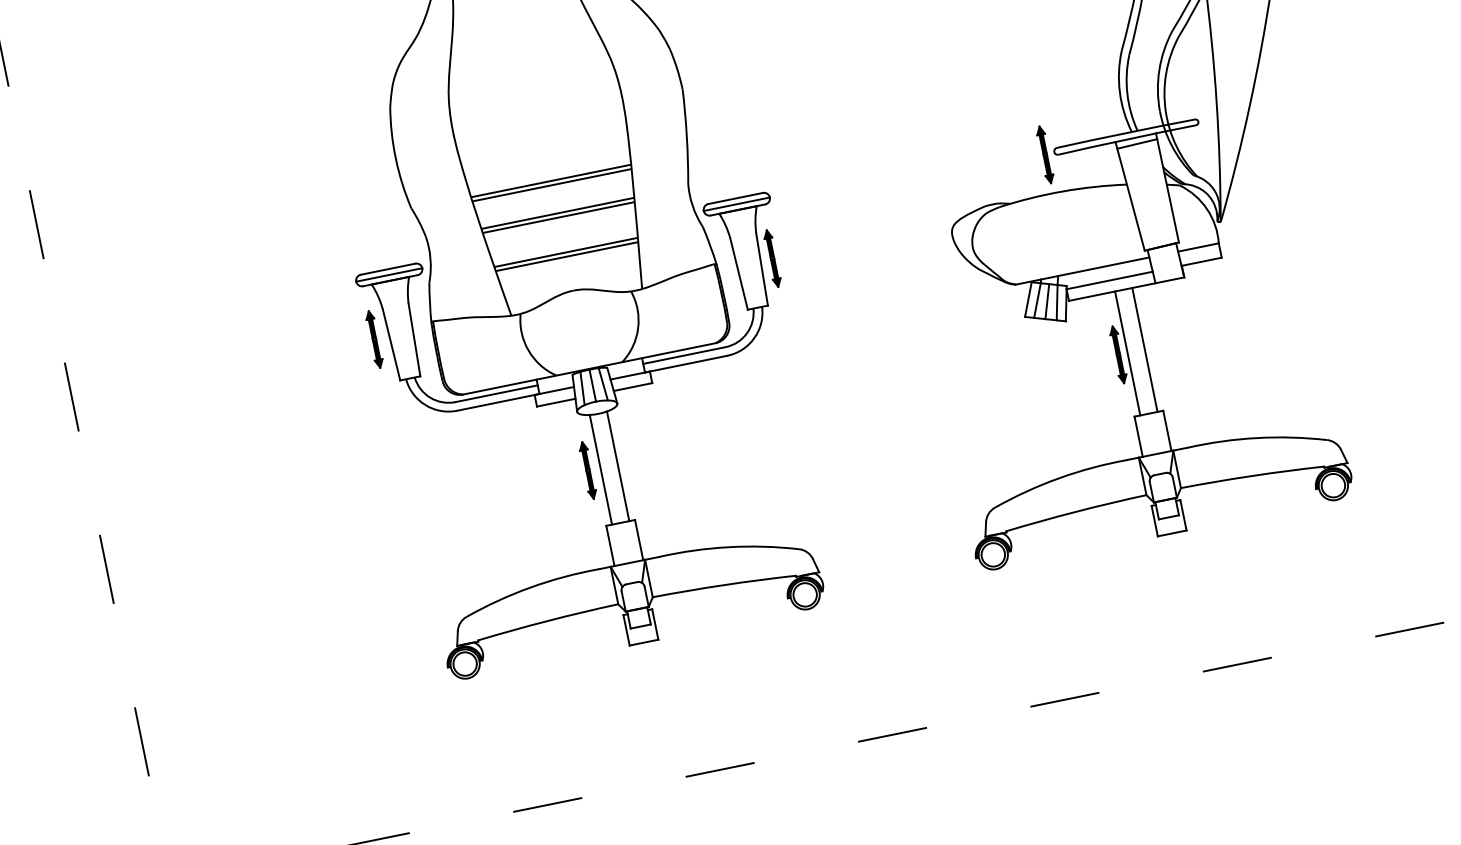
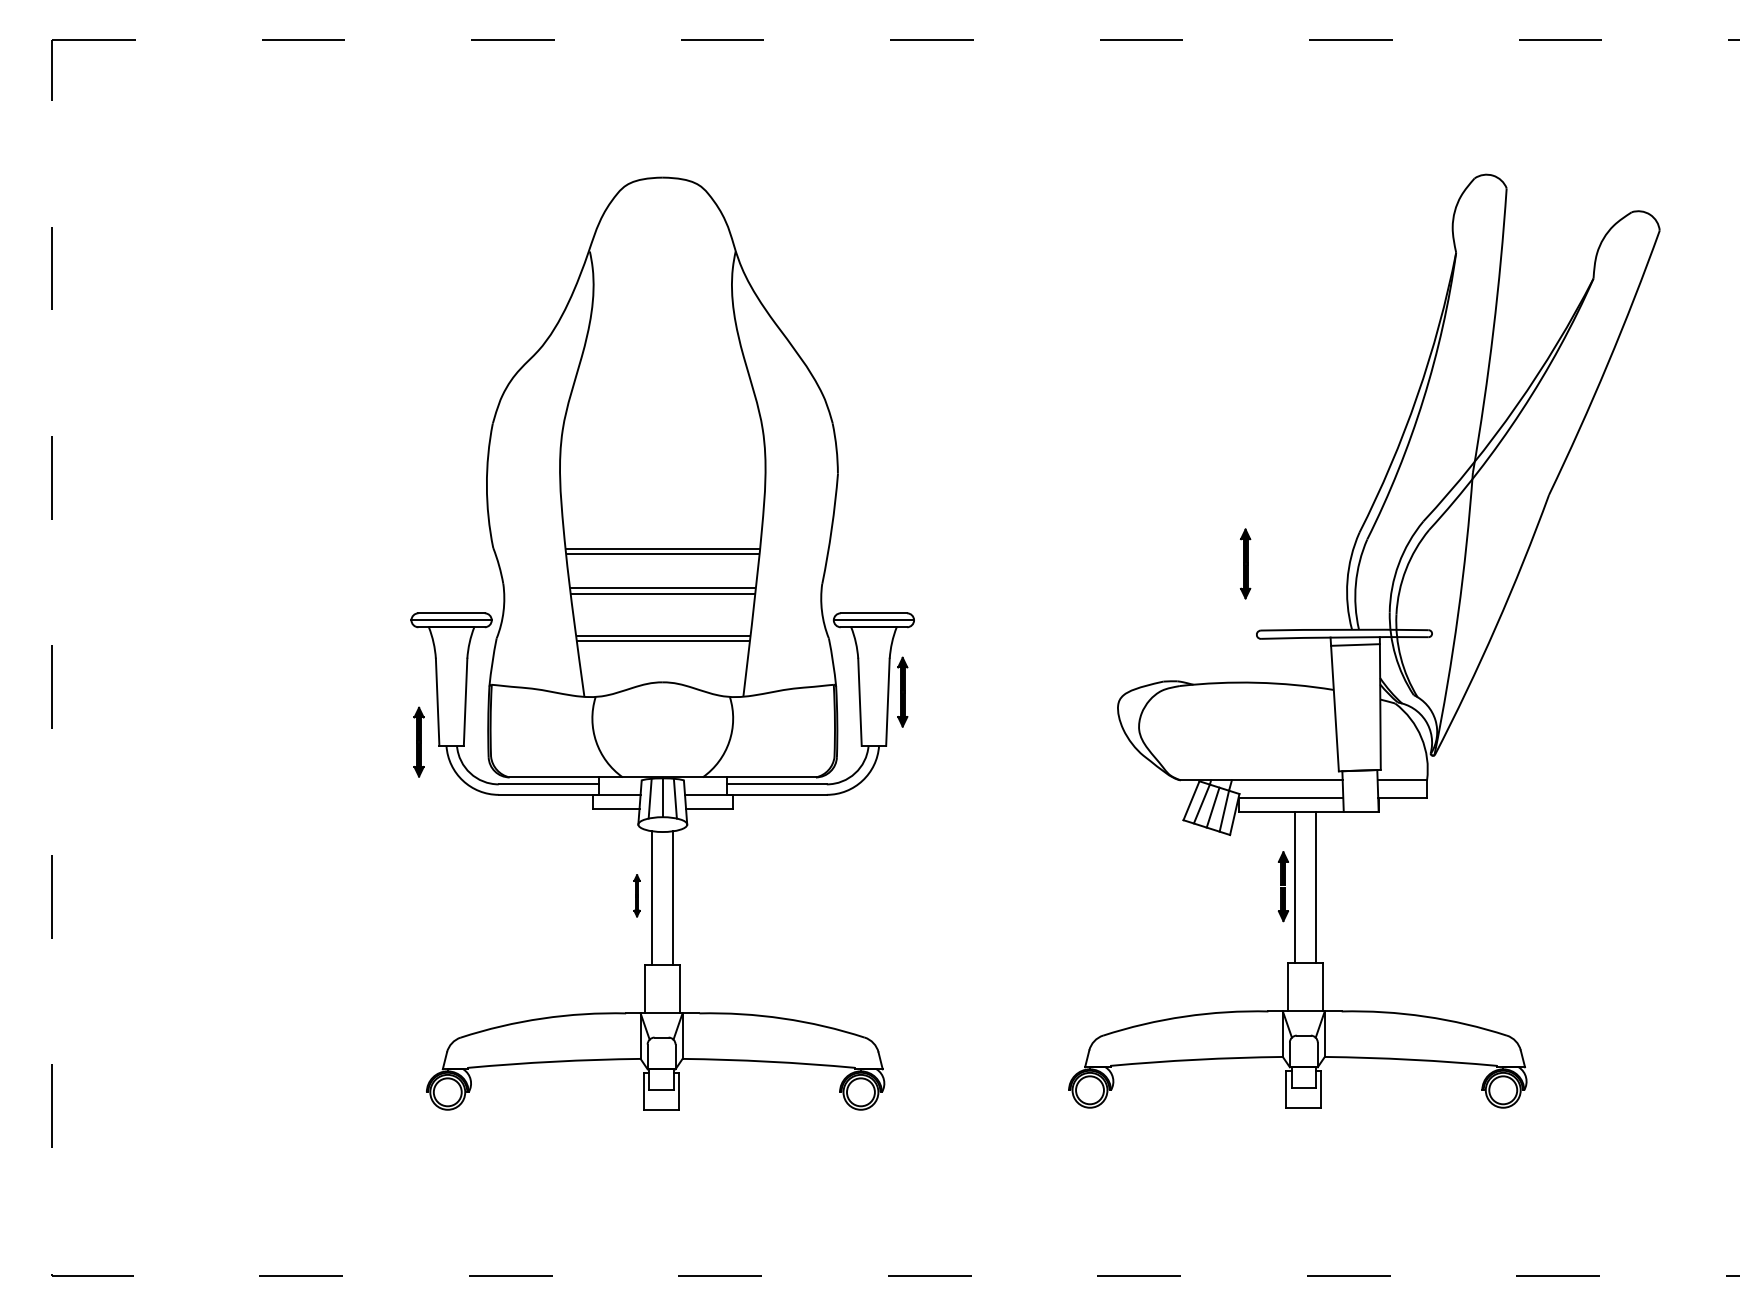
part: (1045, 154) -> (1245, 563), moved
part: (373, 339) -> (418, 741), moved
part: (587, 470) -> (636, 895), size x0.6

